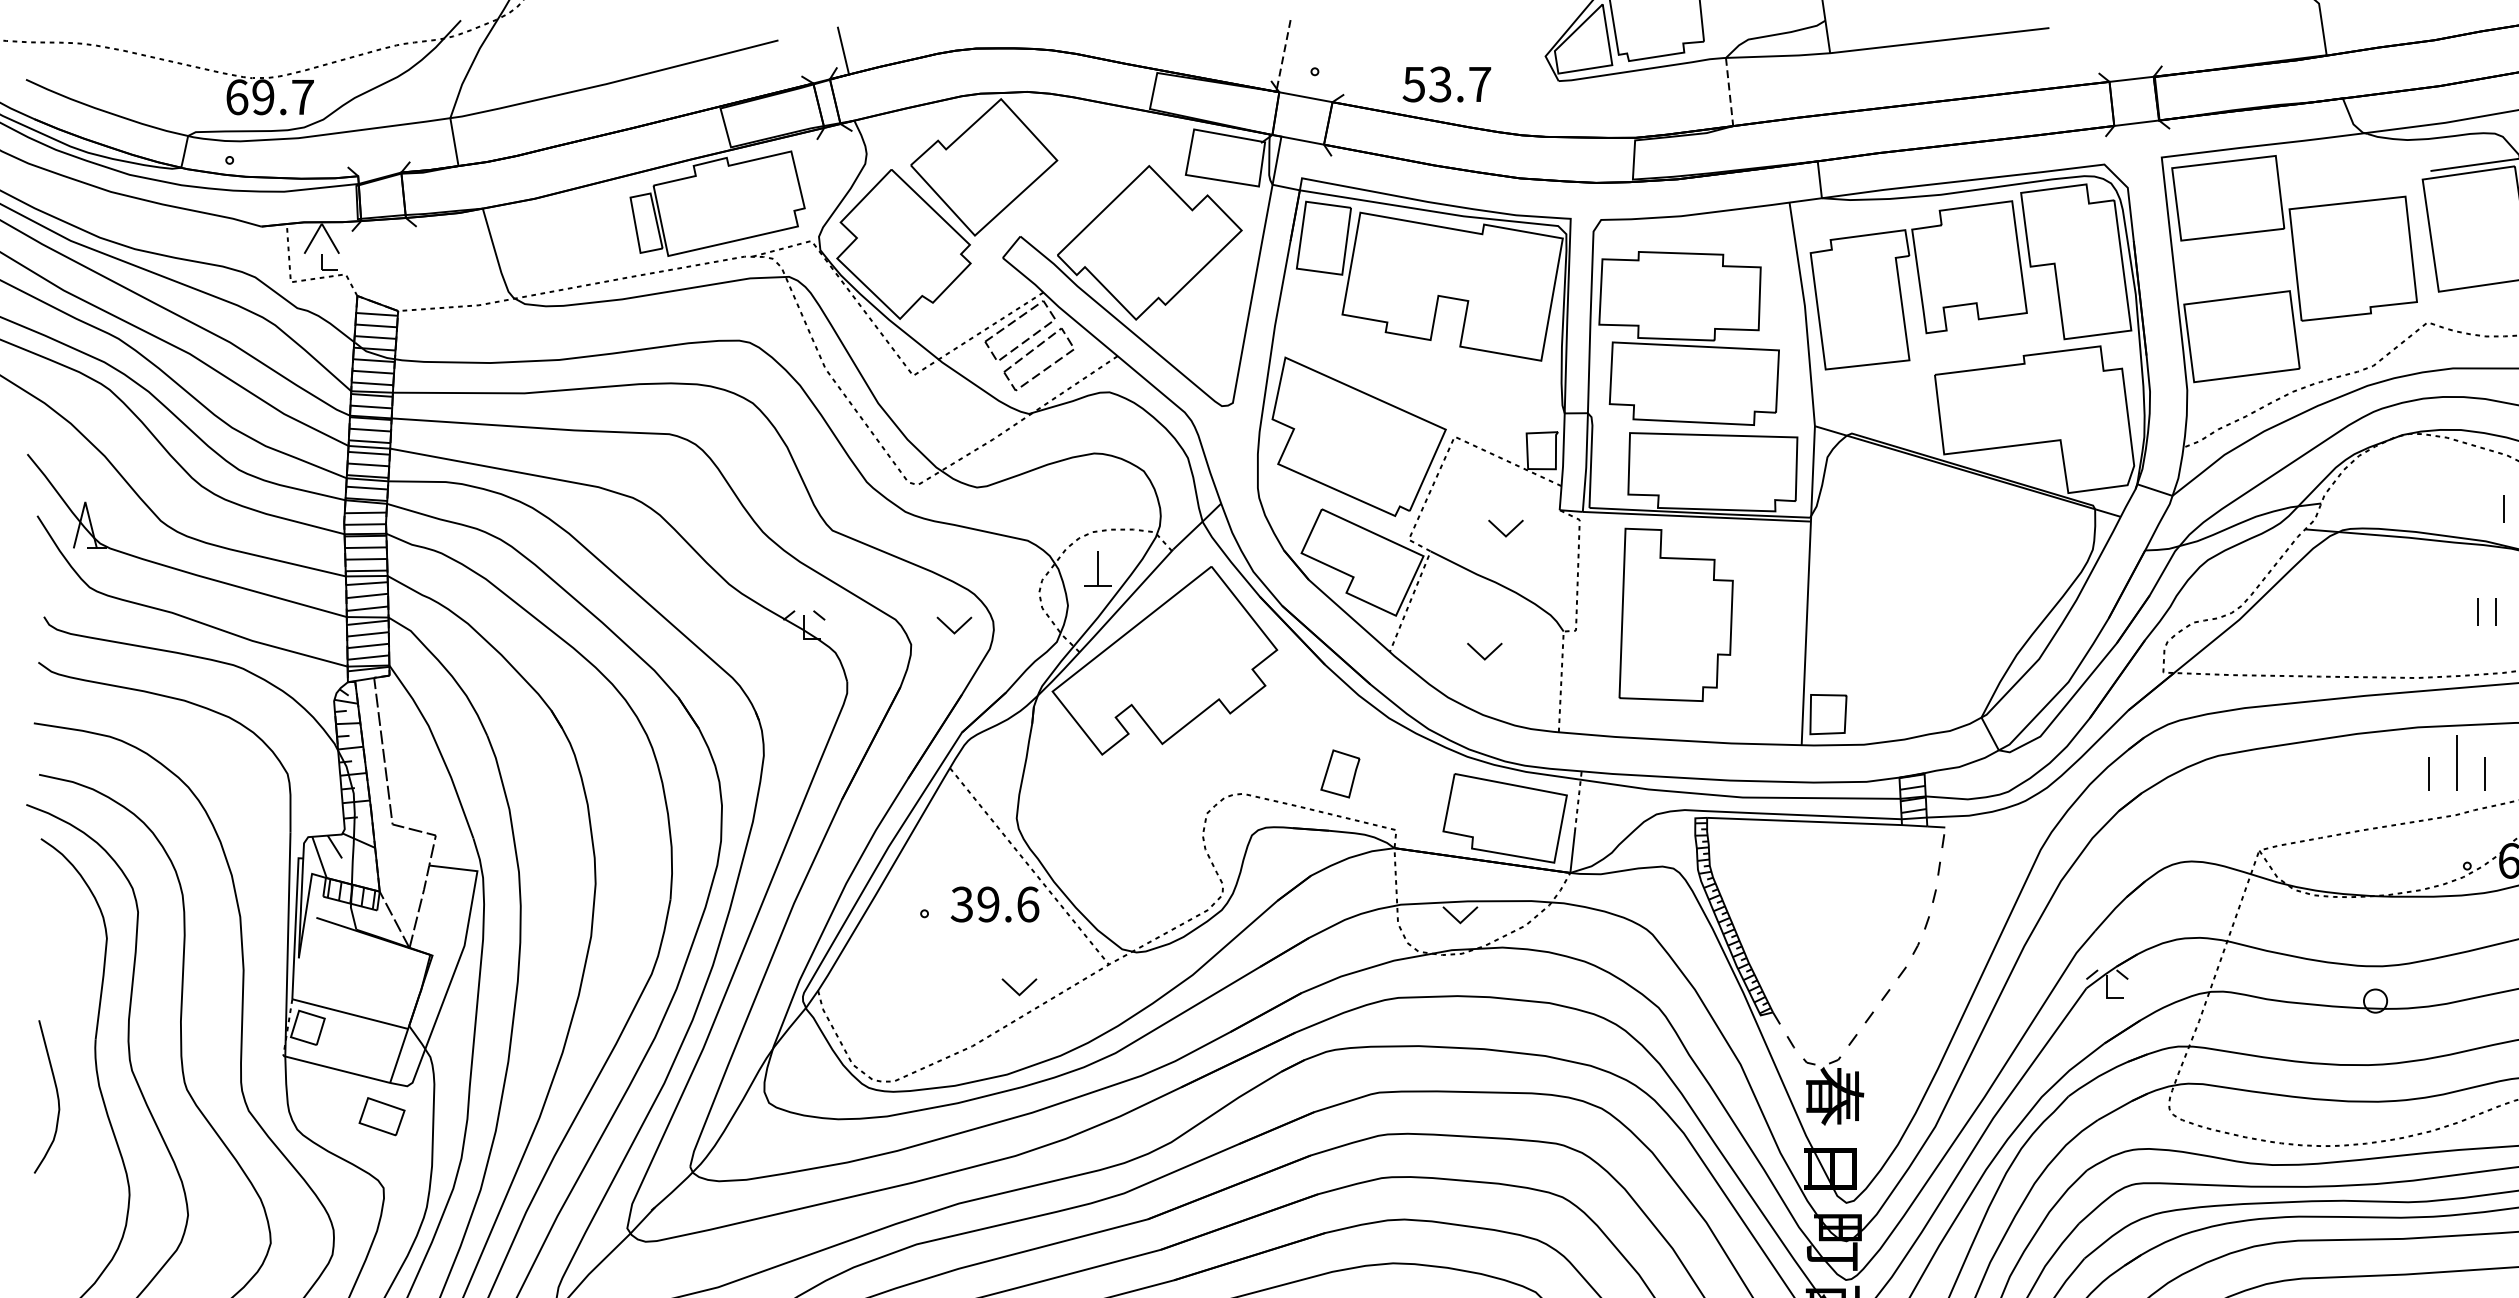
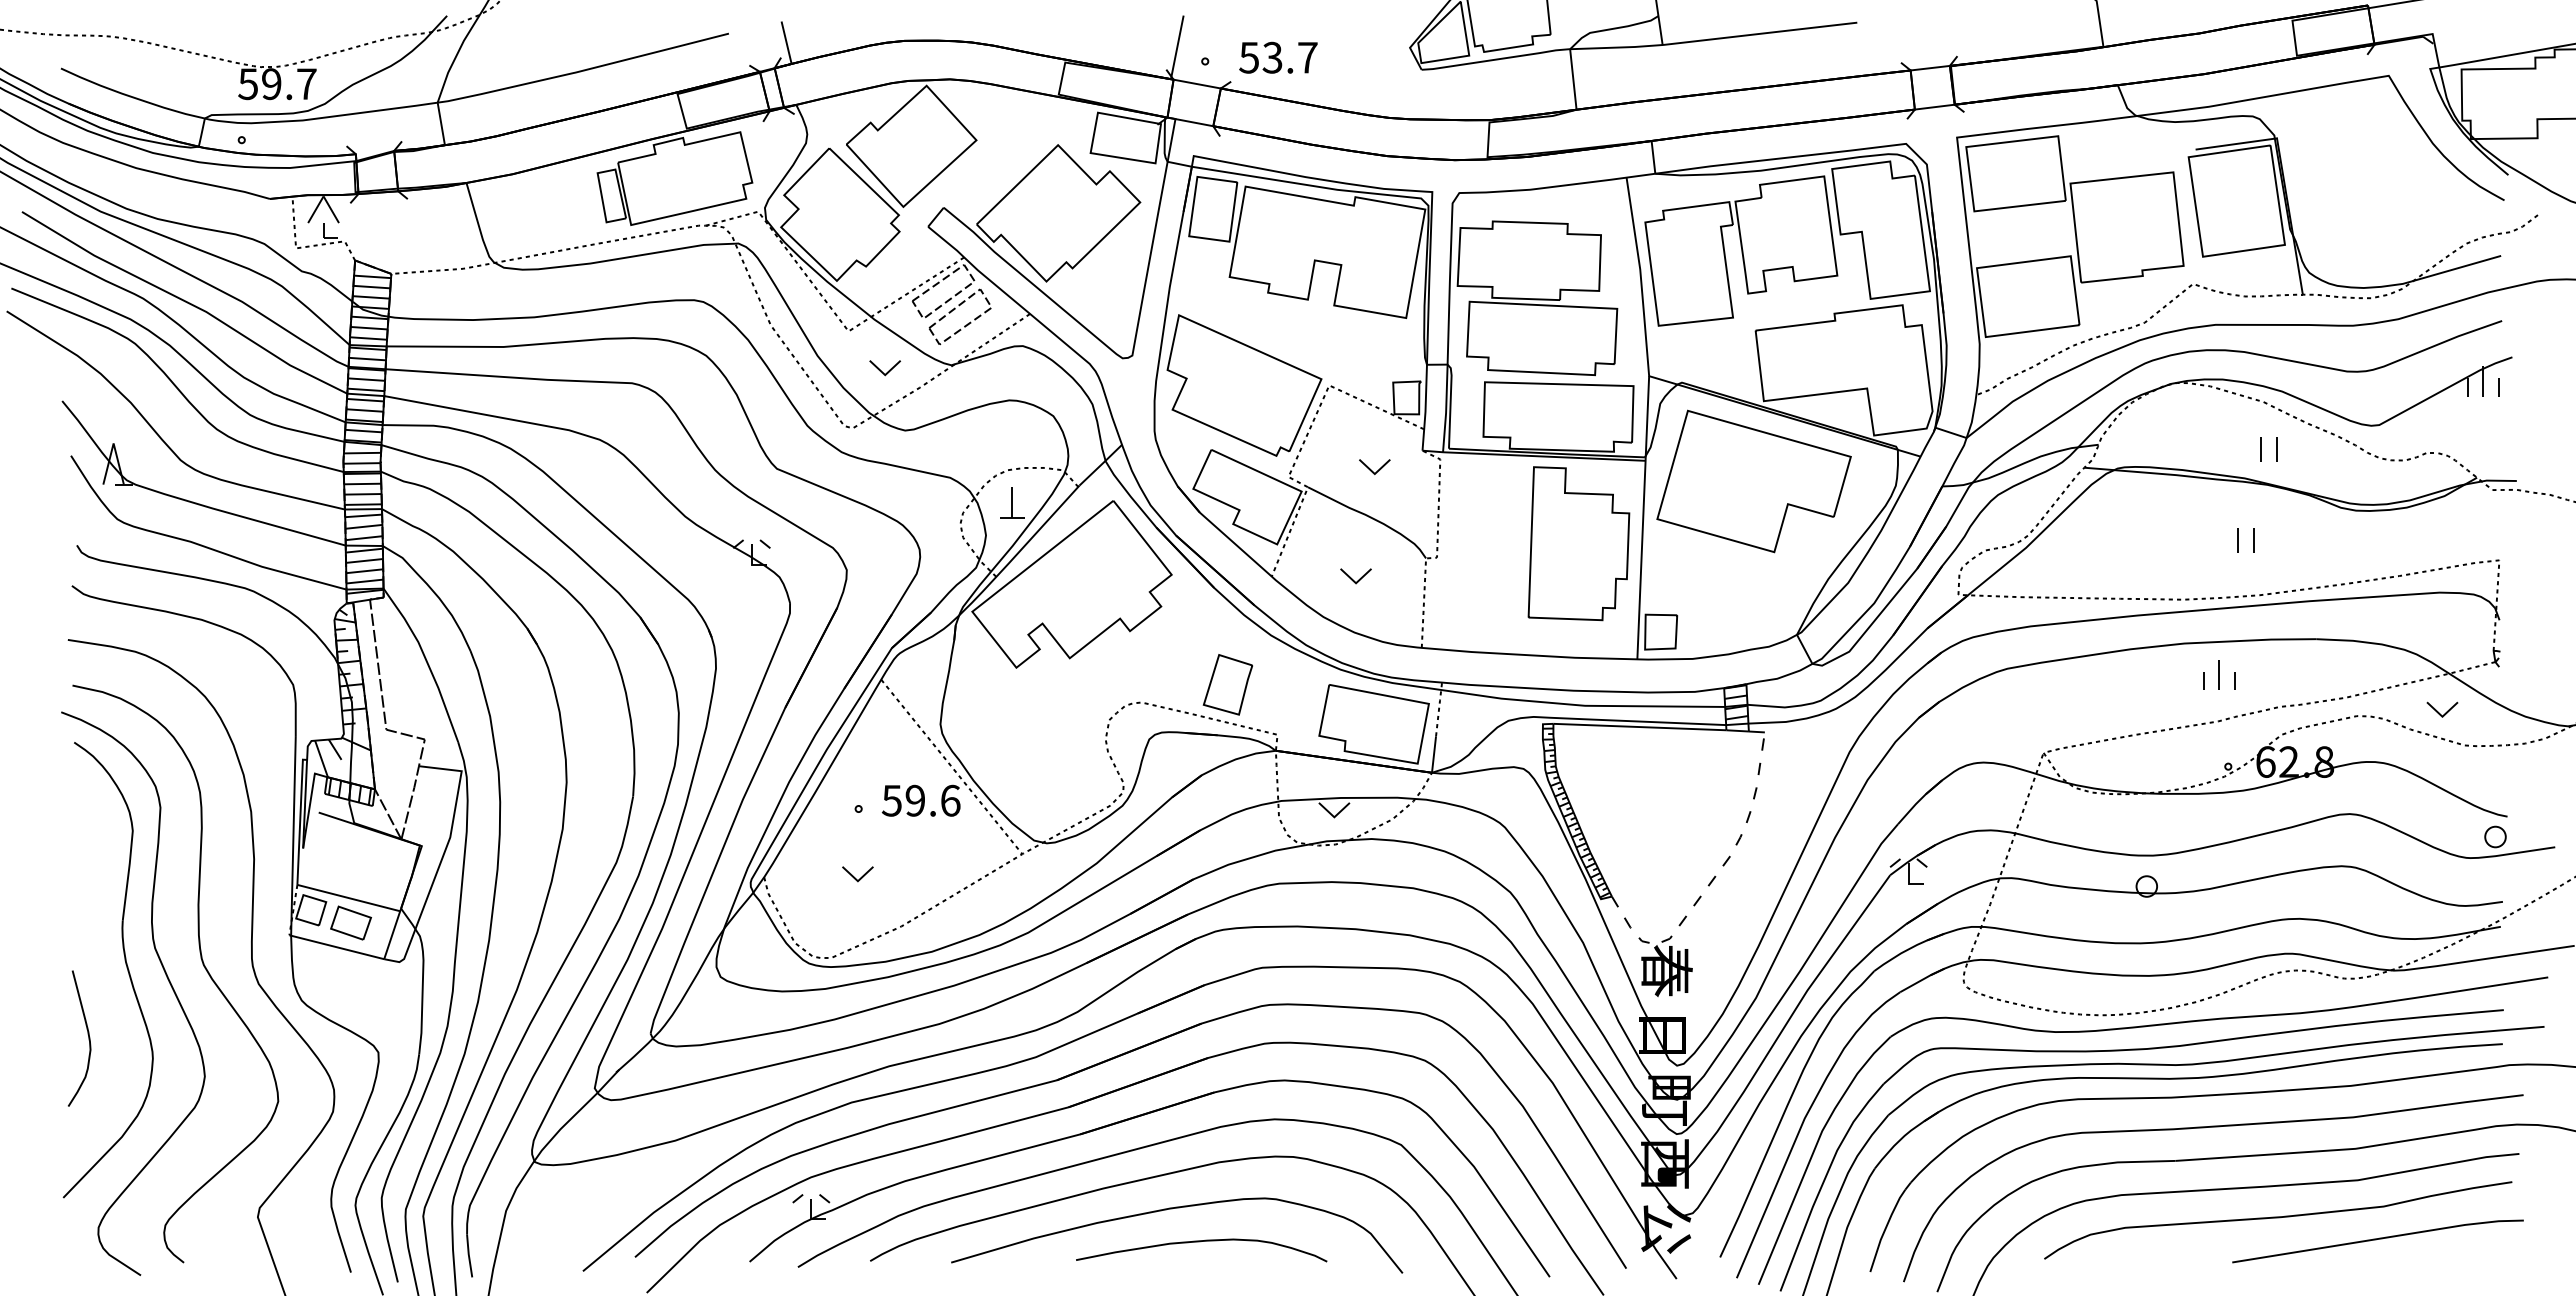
line: (1283, 54) -> (1177, 46), dashed -> solid
text: (1447, 84) -> (1278, 57), moved
line: (1729, 92) -> (1573, 79), dashed -> solid
text: (237, 97) -> (248, 84), 69.7 -> 59.7
part: (1932, 544) -> (1753, 481), added
part: (1675, 614) -> (1578, 543), moved
part: (953, 625) -> (884, 368), moved
part: (2457, 762) -> (2219, 674), size x0.62
part: (1340, 773) -> (1227, 684), size x1.43
text: (961, 903) -> (891, 799), 39.6 -> 59.6
part: (1018, 987) -> (857, 874), moved
curve: (55, 1092) -> (87, 1034), moved
part: (381, 1115) -> (350, 922), moved

